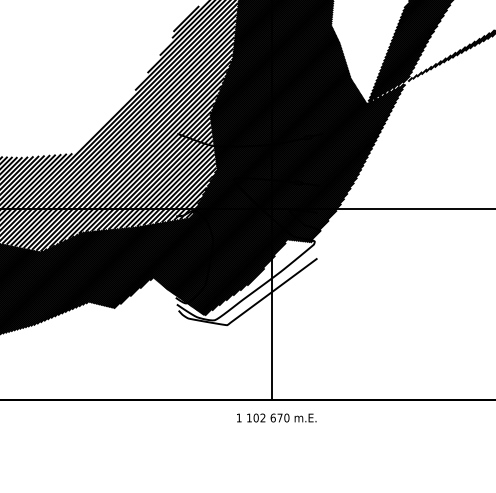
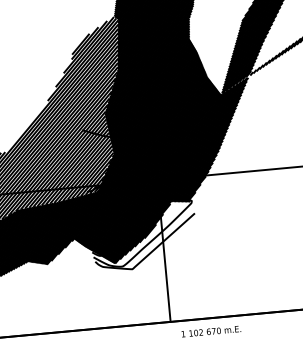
text: (276, 417) -> (211, 331), moved

